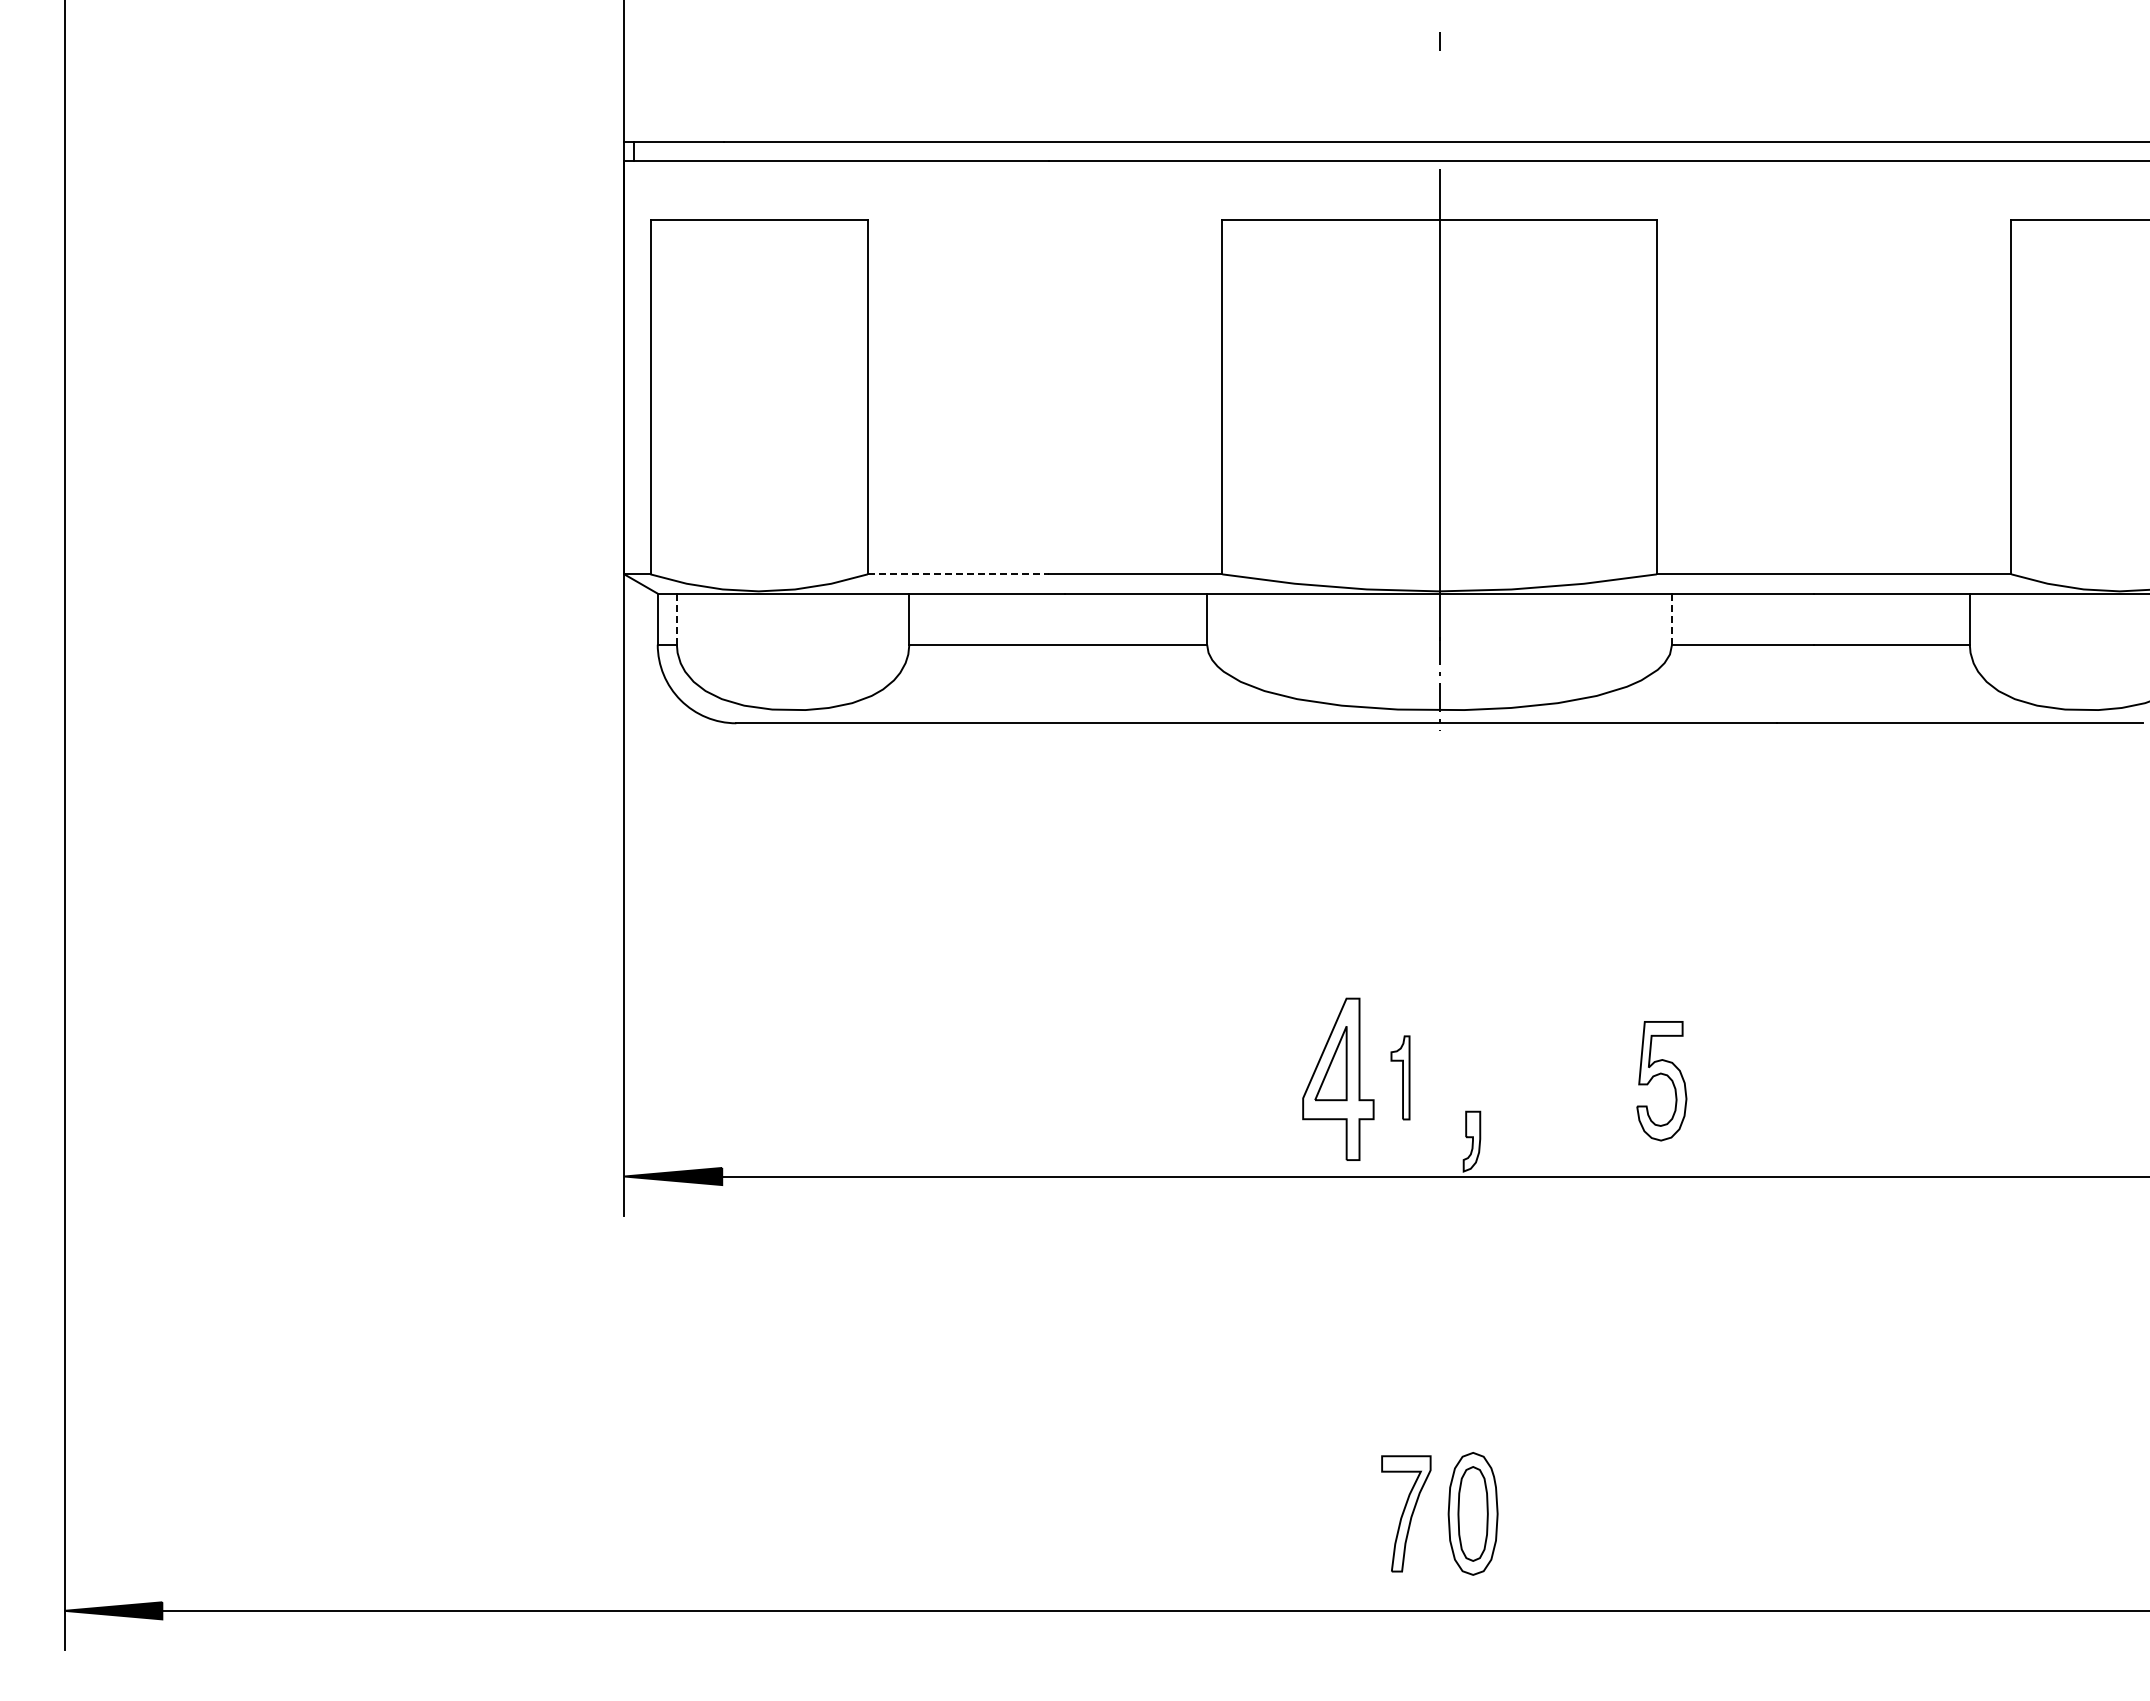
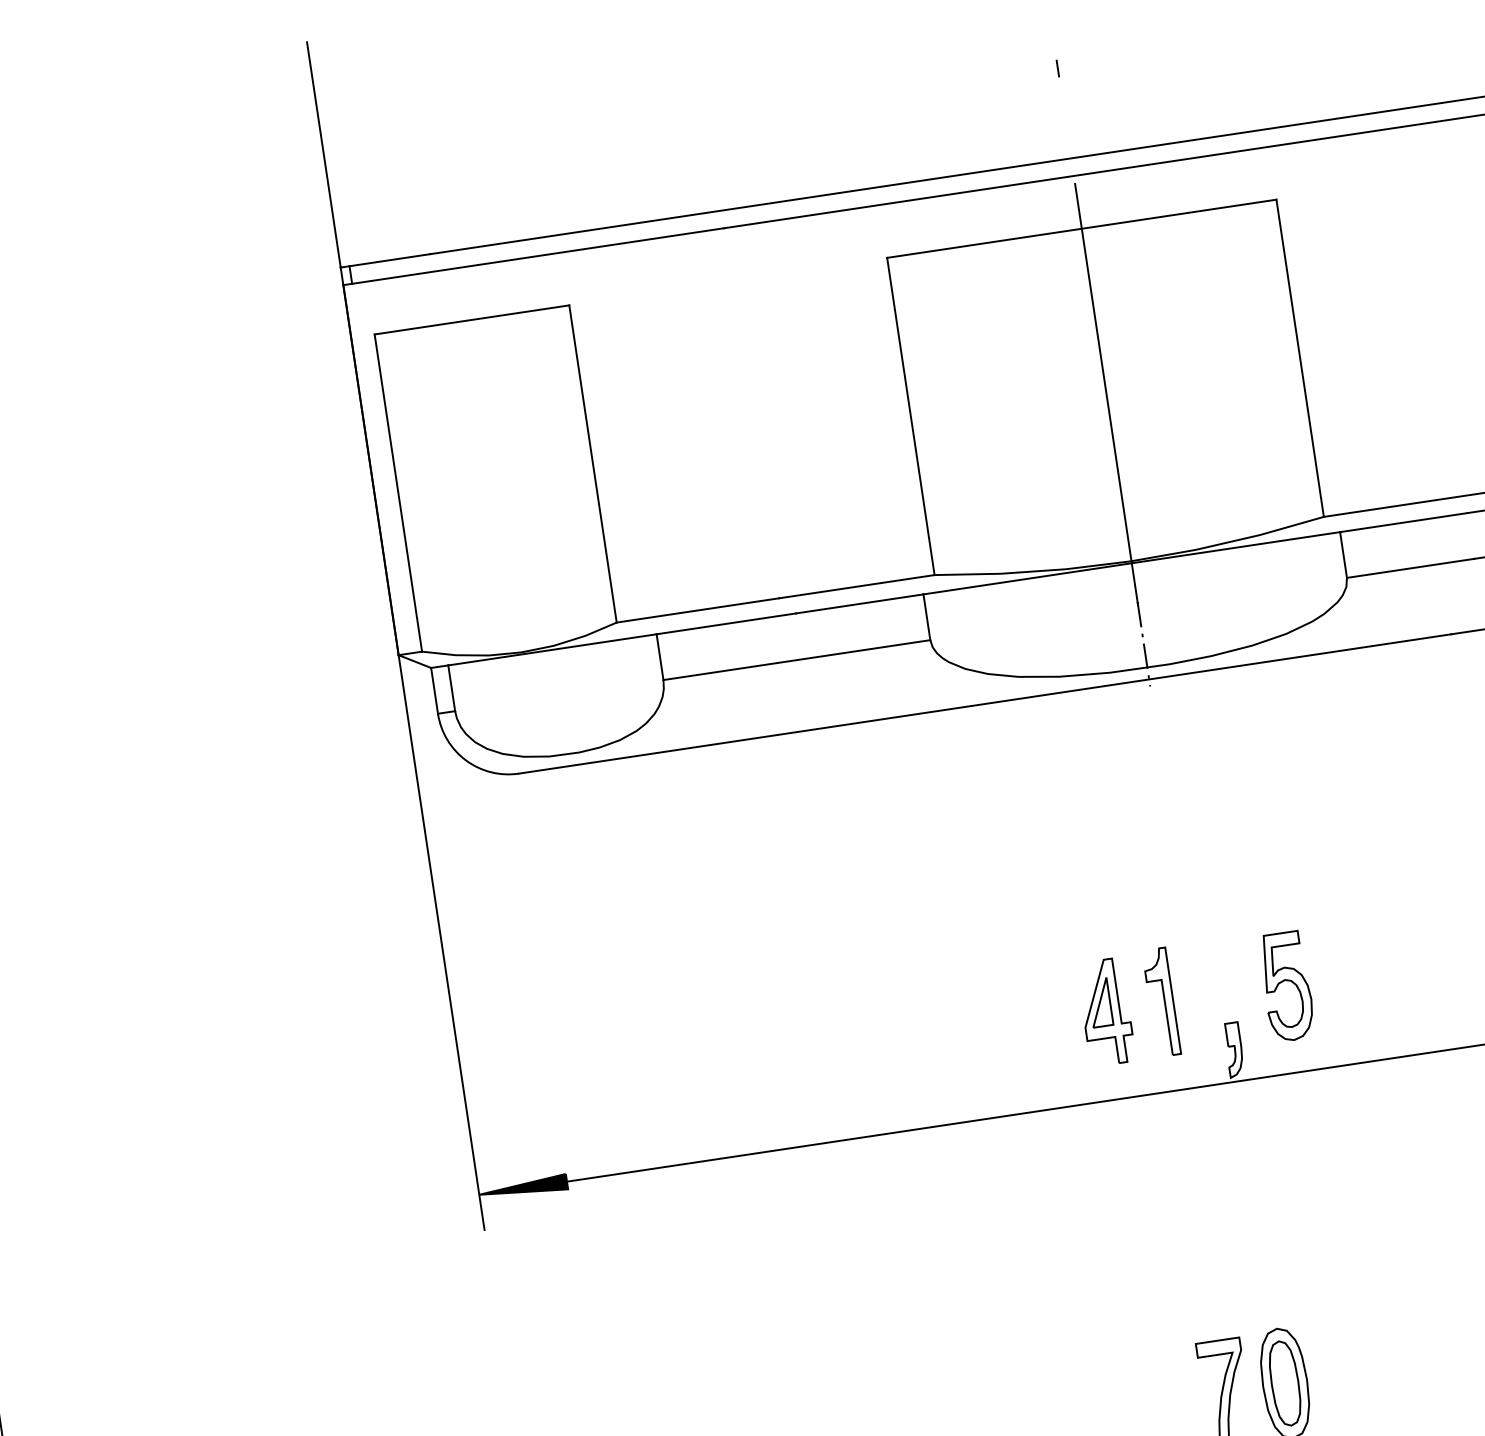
line: (958, 574) -> (698, 610), dashed -> solid
line: (676, 619) -> (451, 688), dashed -> solid
line: (1672, 619) -> (1343, 555), dashed -> solid
part: (1663, 1075) -> (1287, 981), moved
part: (1400, 1077) -> (1161, 1002), size x1.43
part: (1338, 1079) -> (1106, 1012), size x0.71

